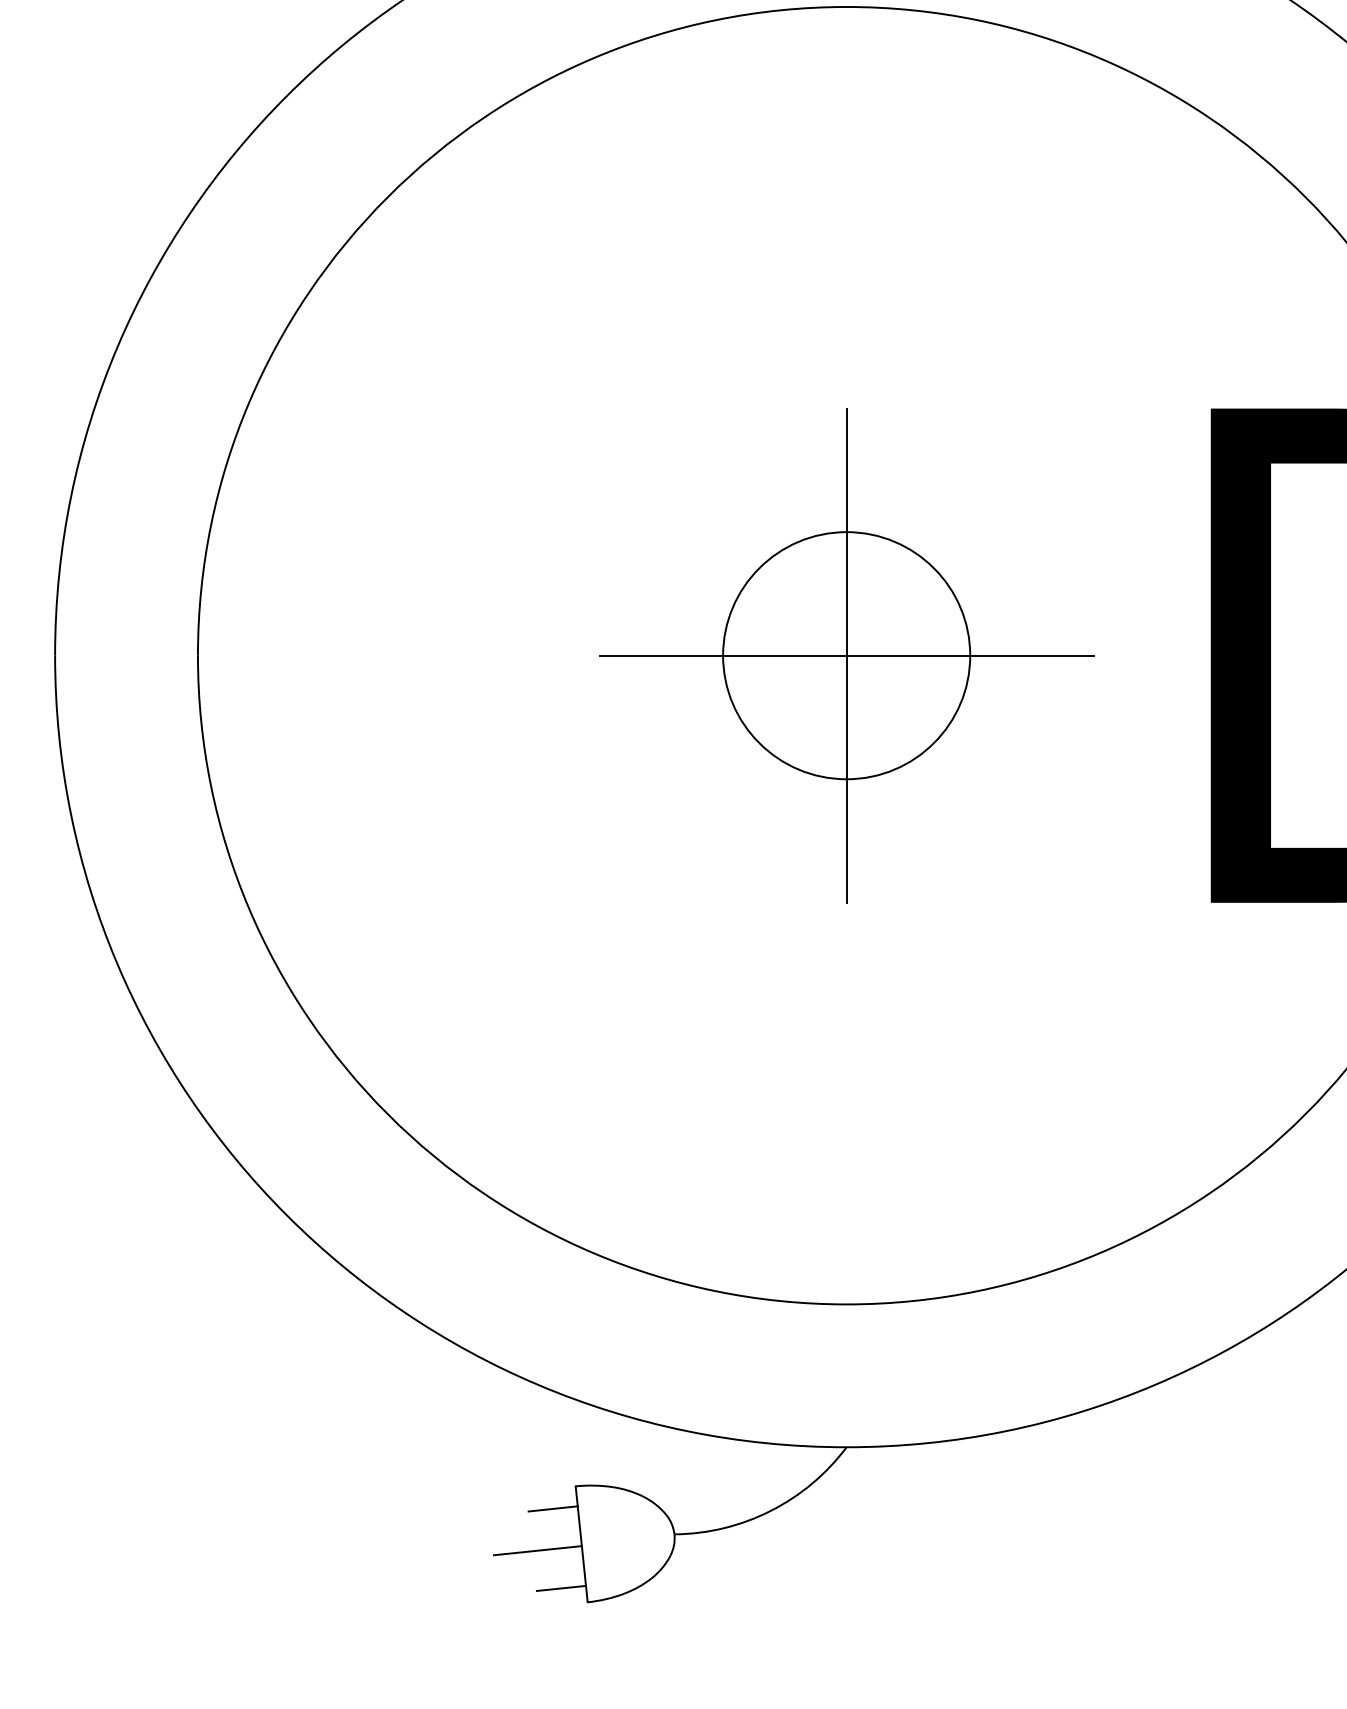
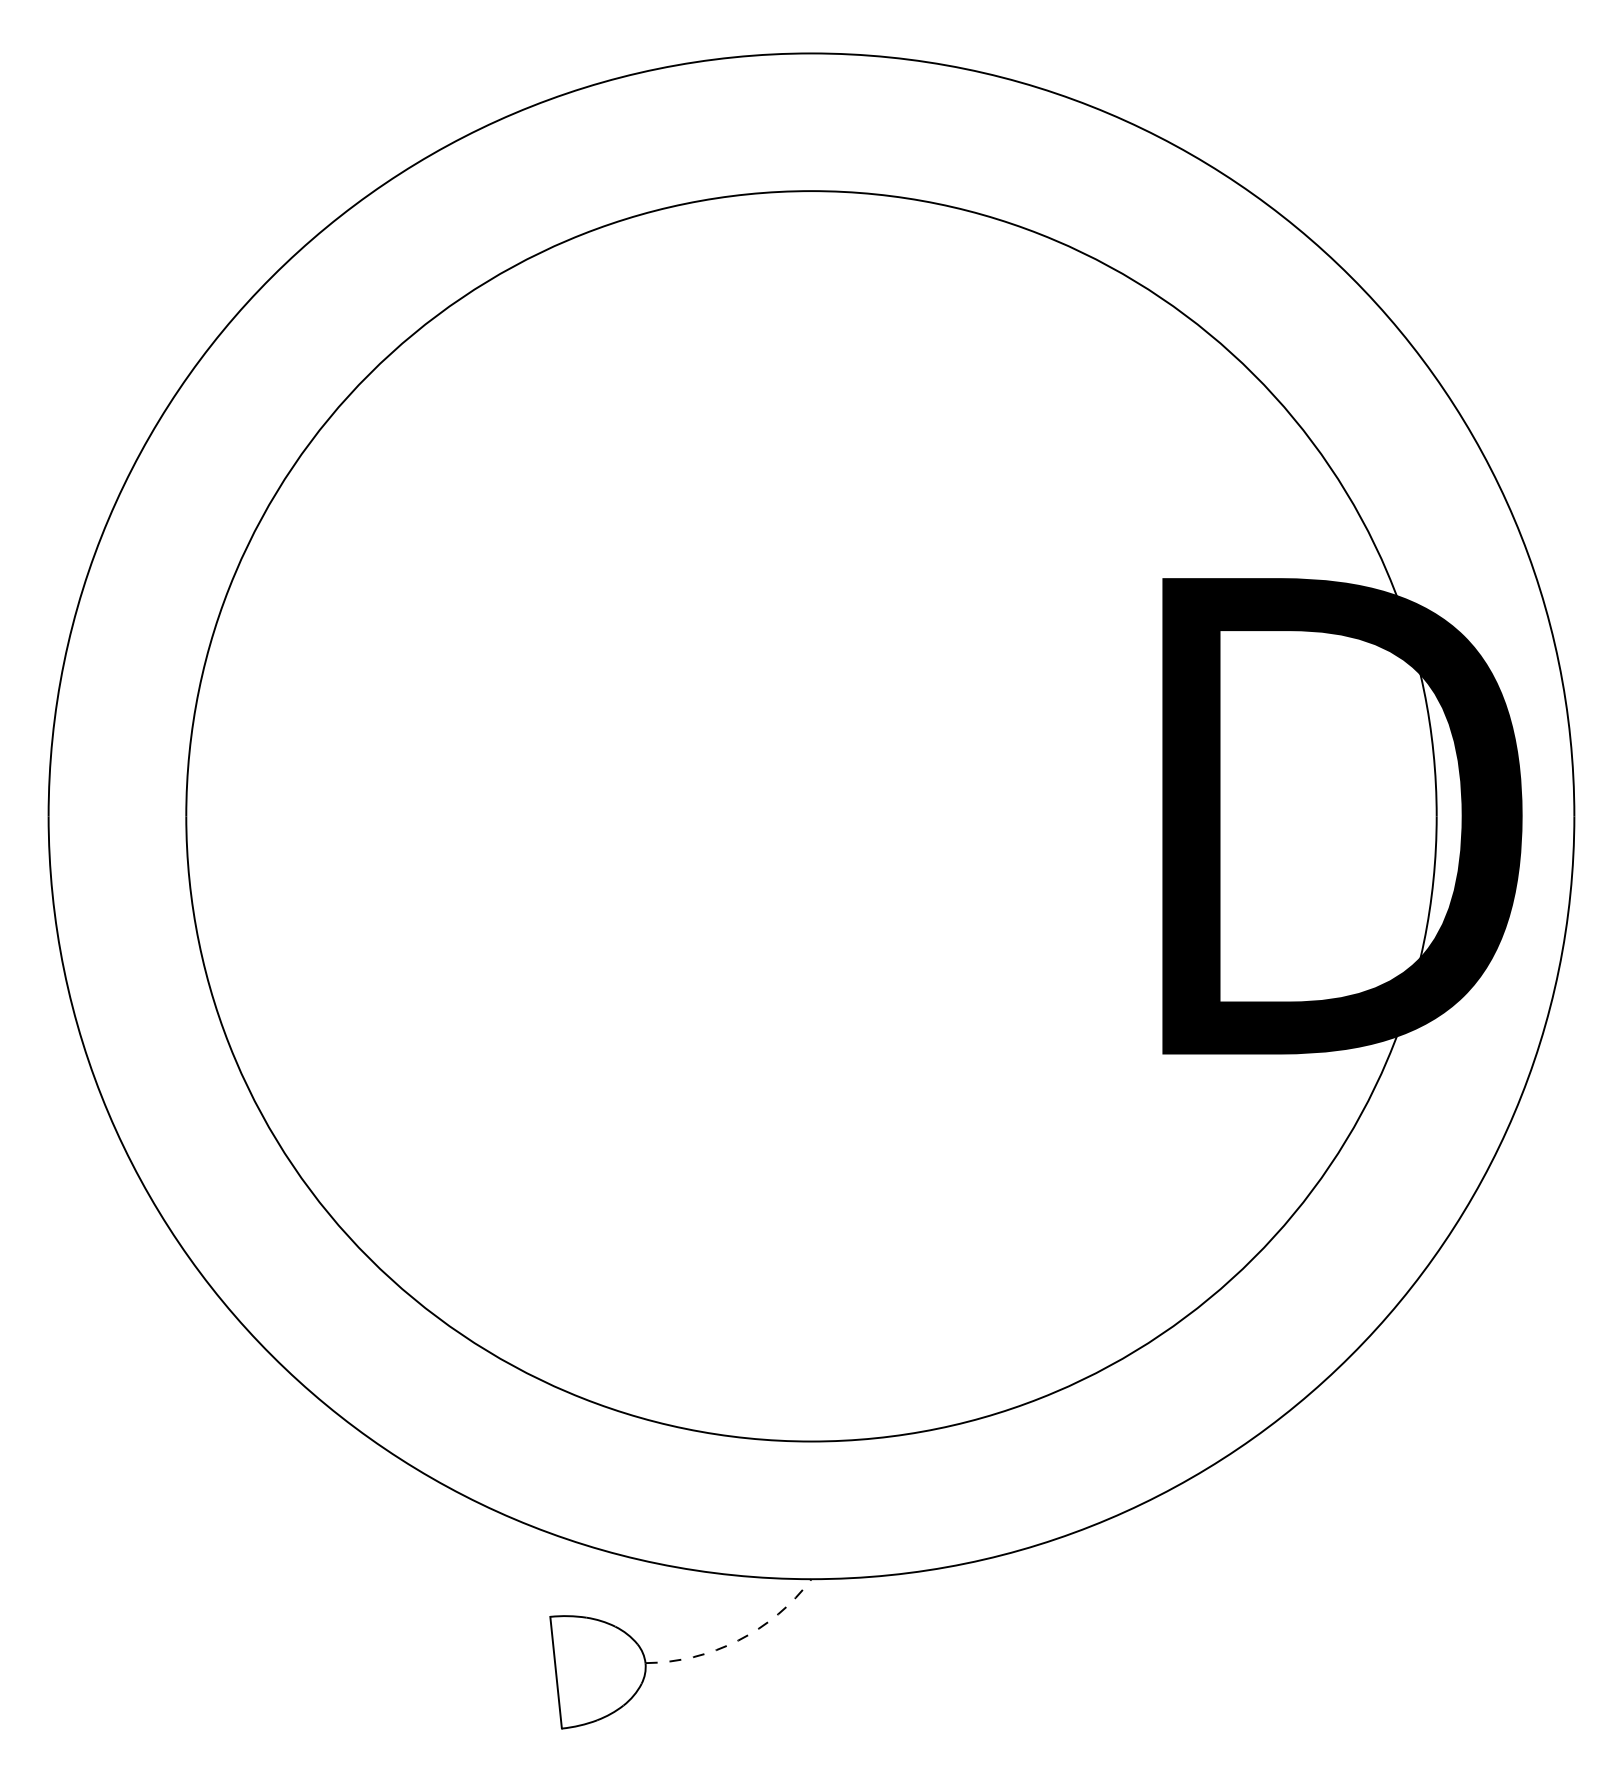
part: (846, 654) -> (811, 815), removed
line: (553, 1508) -> (528, 1638), removed
arc: (770, 1510) -> (738, 1640), solid -> dashed
line: (537, 1550) -> (513, 1678), removed
line: (561, 1587) -> (536, 1714), removed

